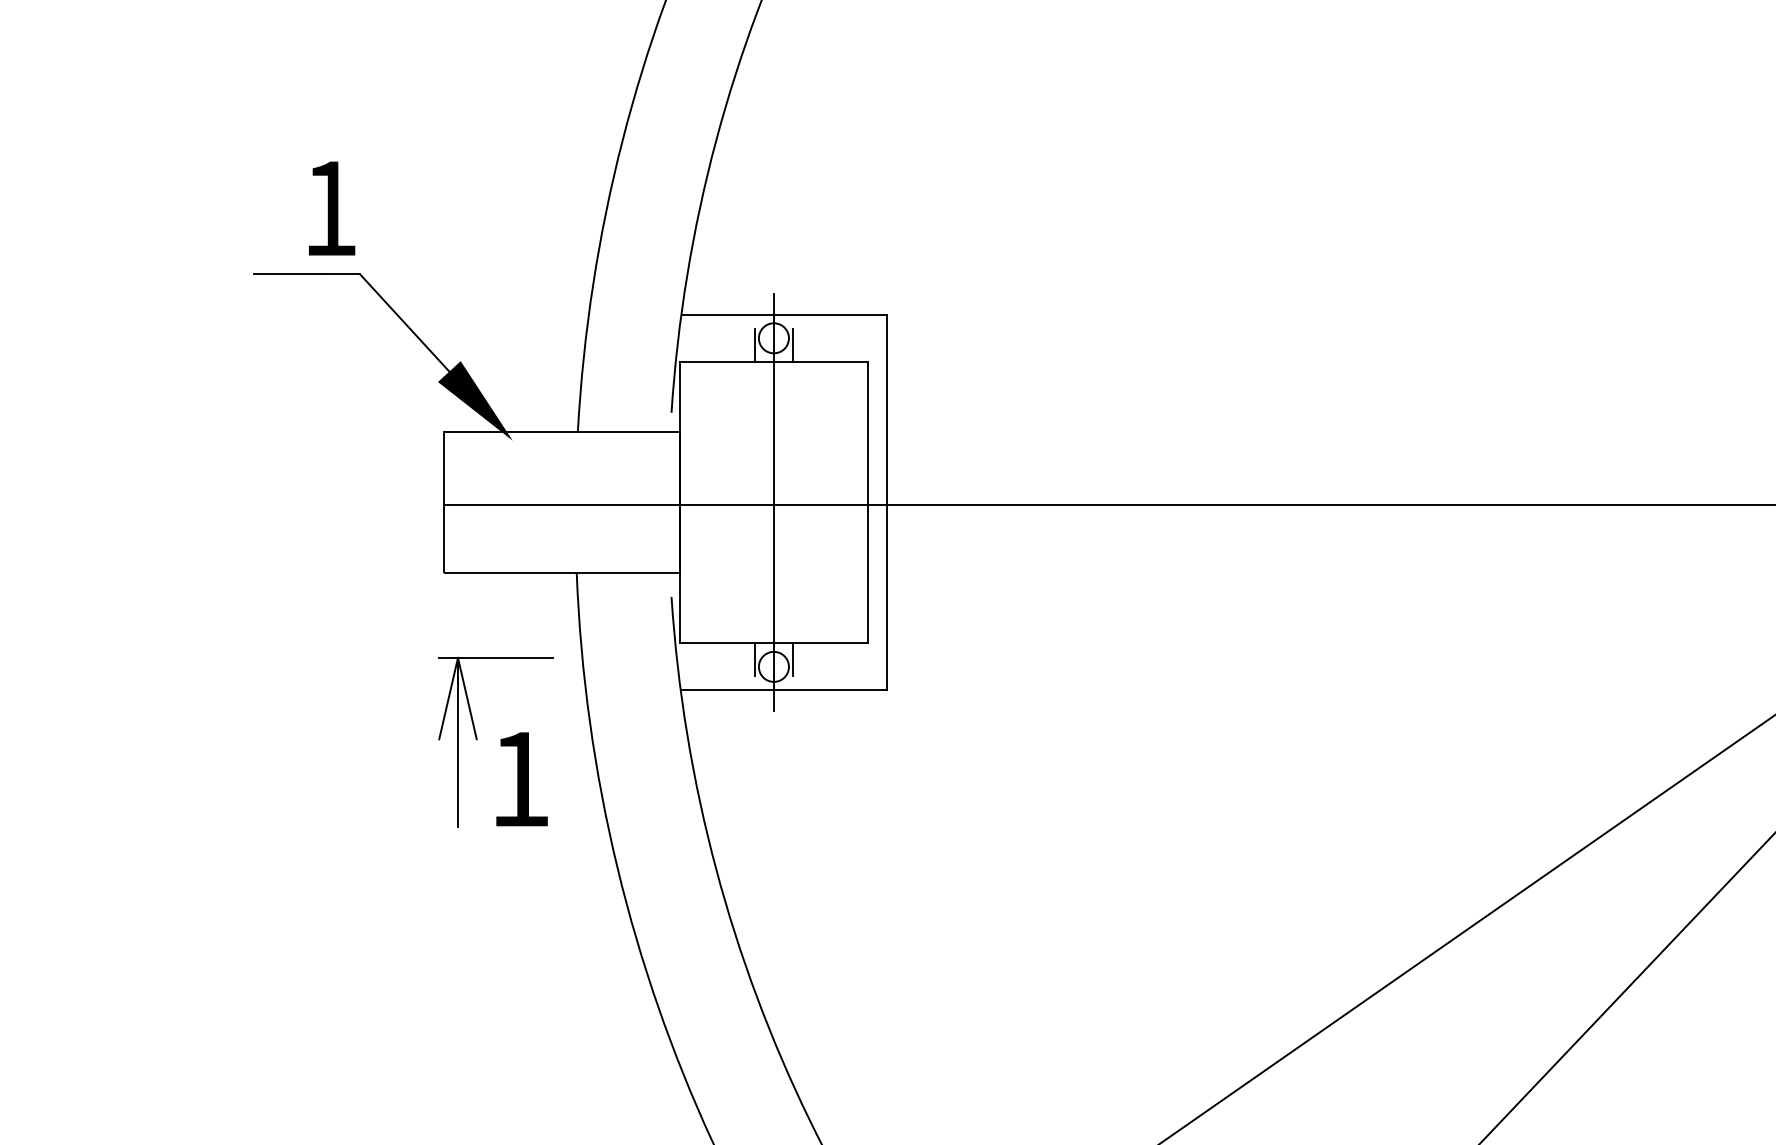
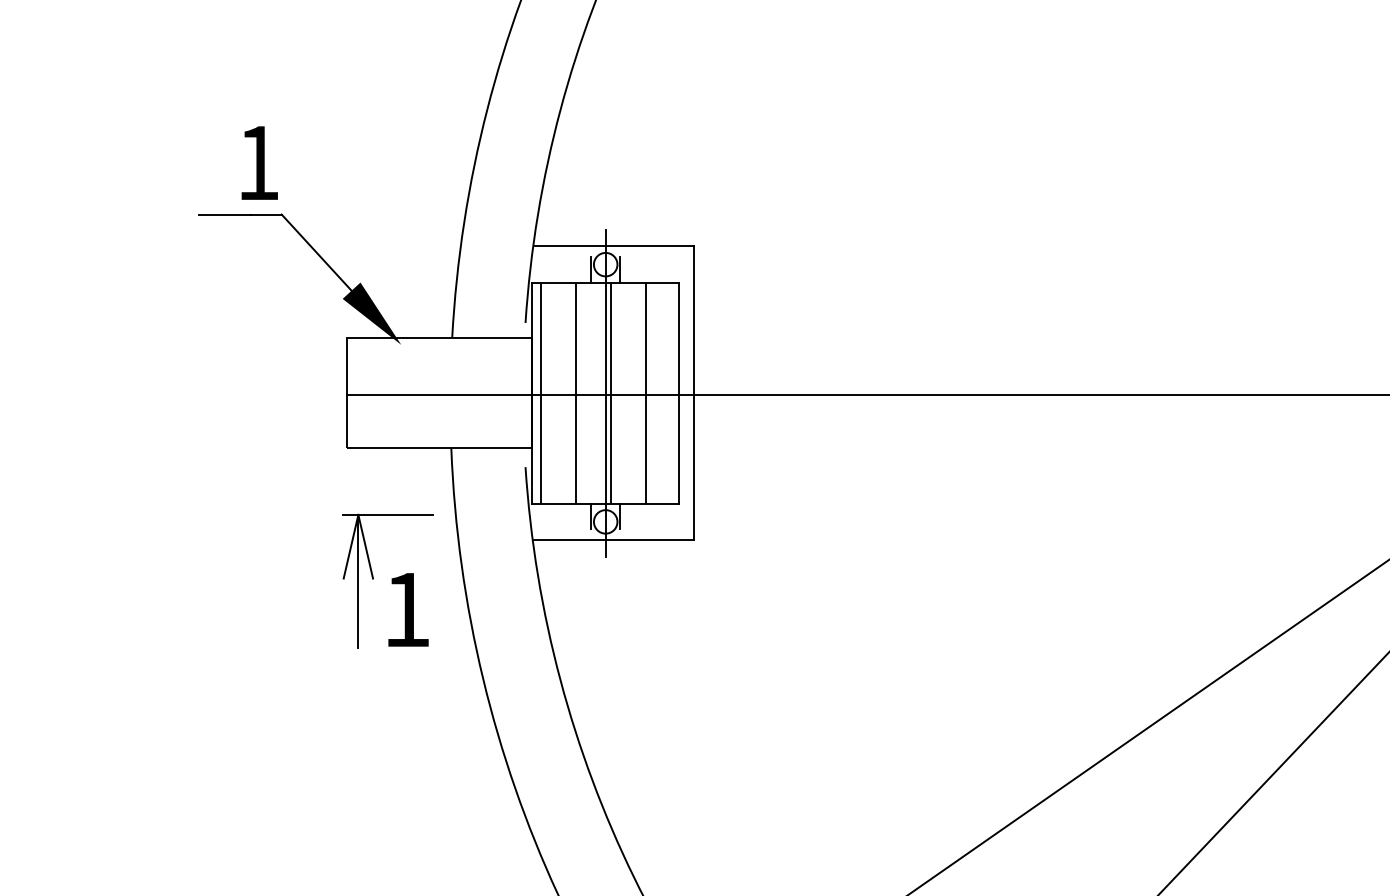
hatch: (757, 502) -> (592, 393), added

